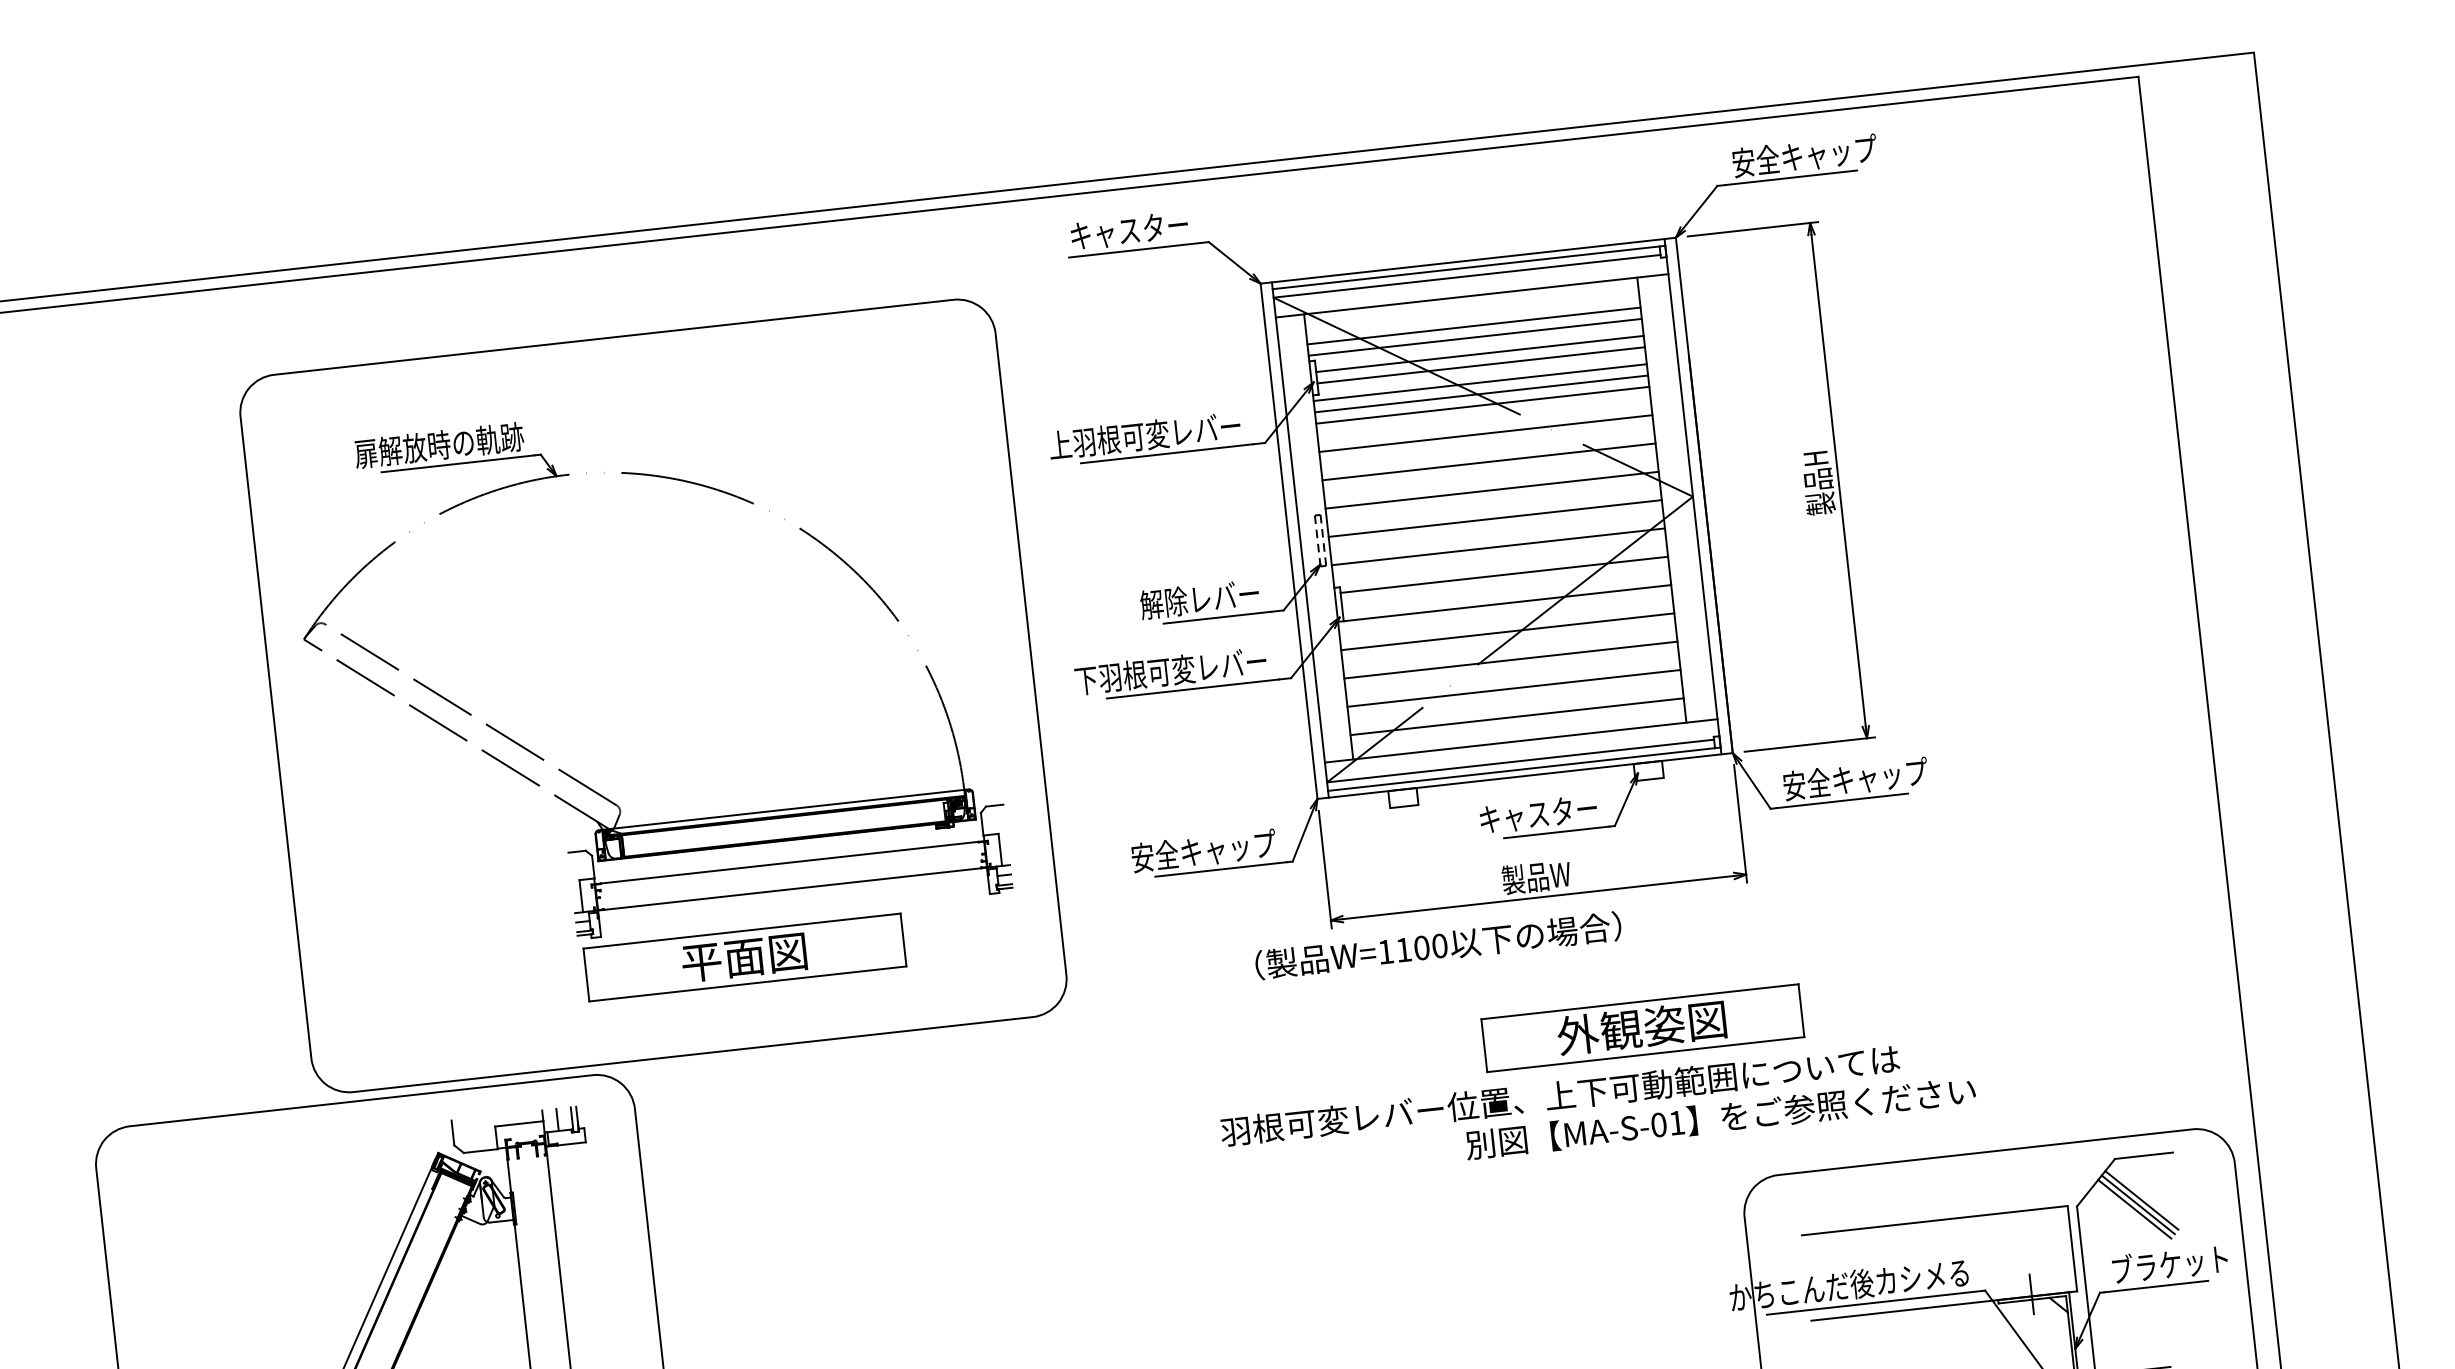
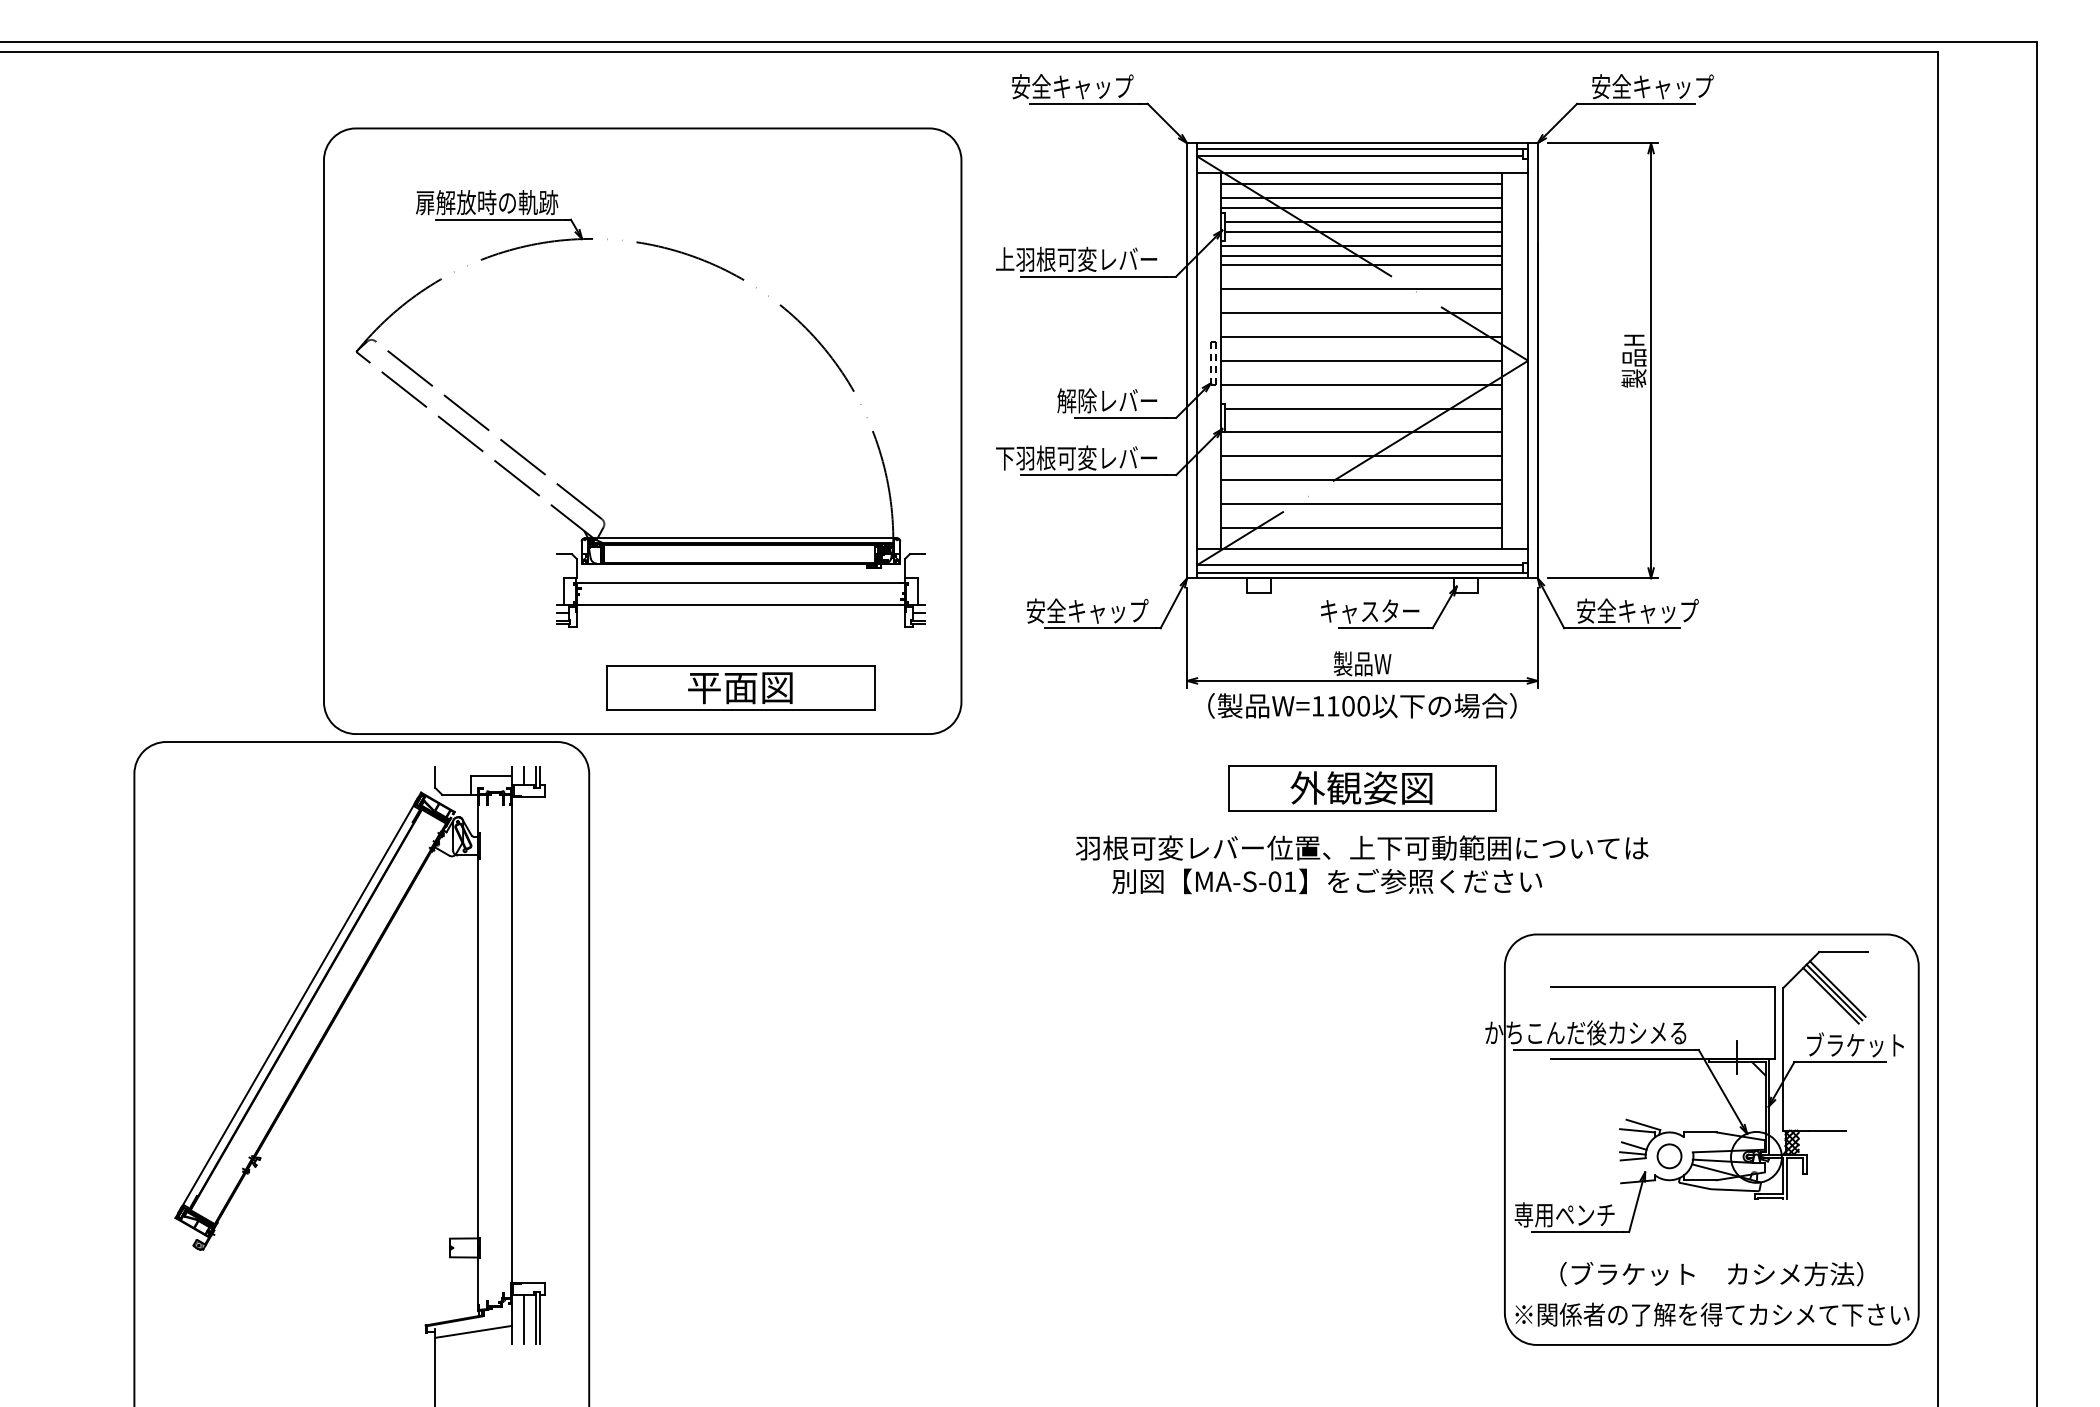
text: (1117, 231) -> (1072, 86), キャスター -> 安全キャップ
line: (1471, 308) -> (1360, 183), added
text: (1438, 945) -> (1362, 705), moved
part: (744, 957) -> (740, 687), moved
part: (1642, 1028) -> (1362, 788), moved
text: (1721, 1117) -> (1327, 881), moved

